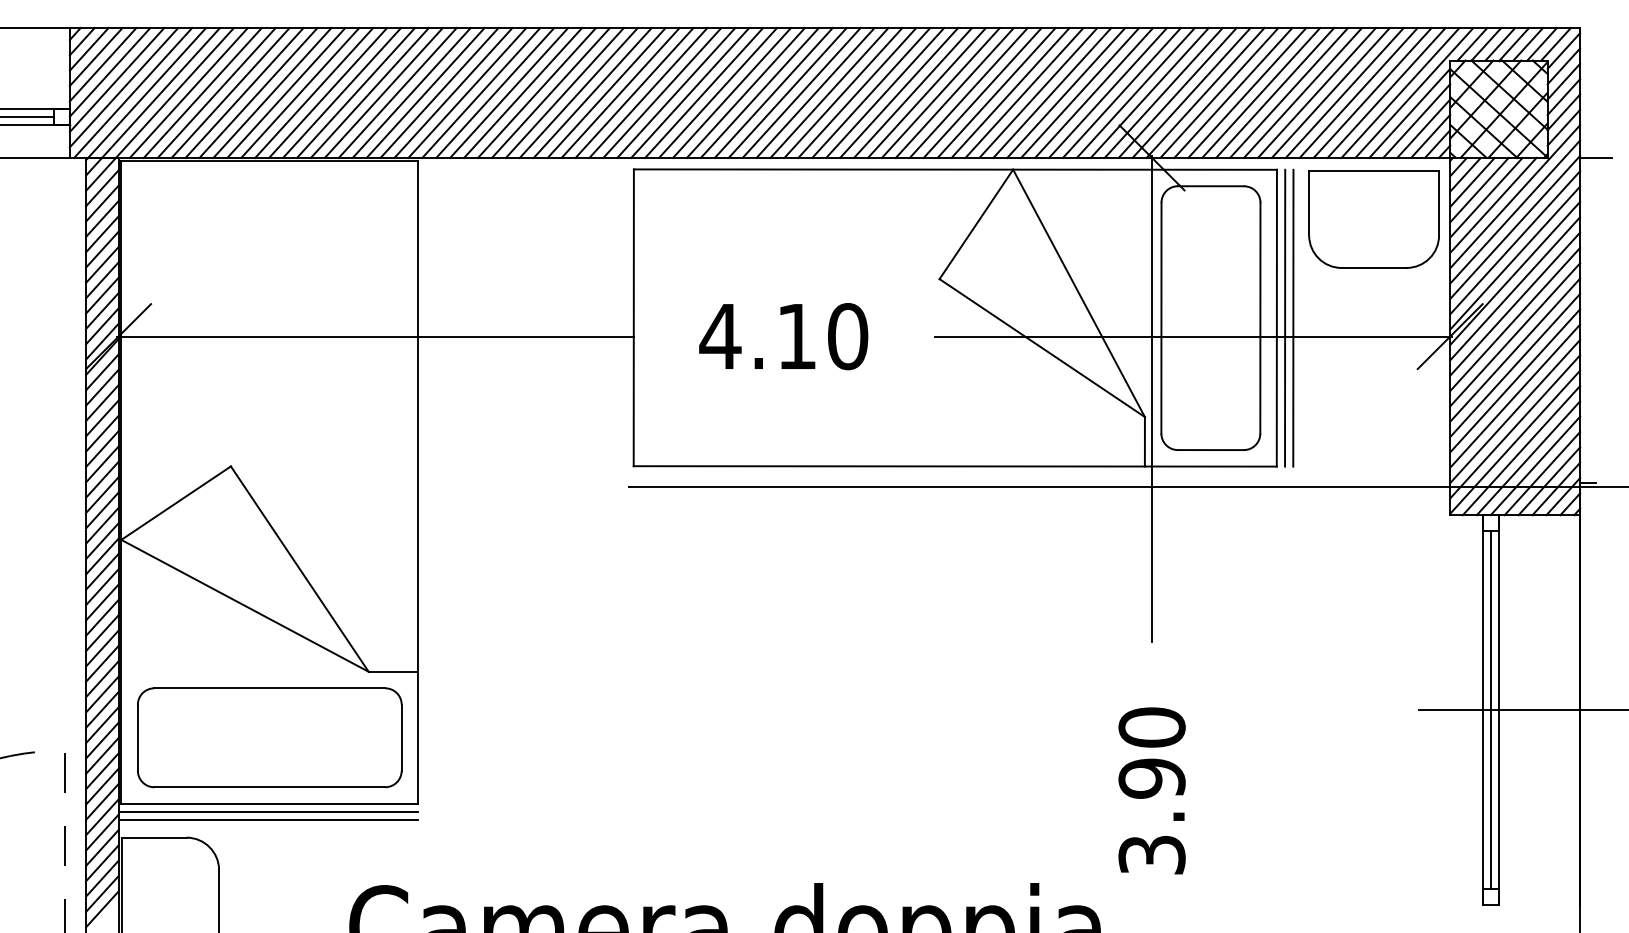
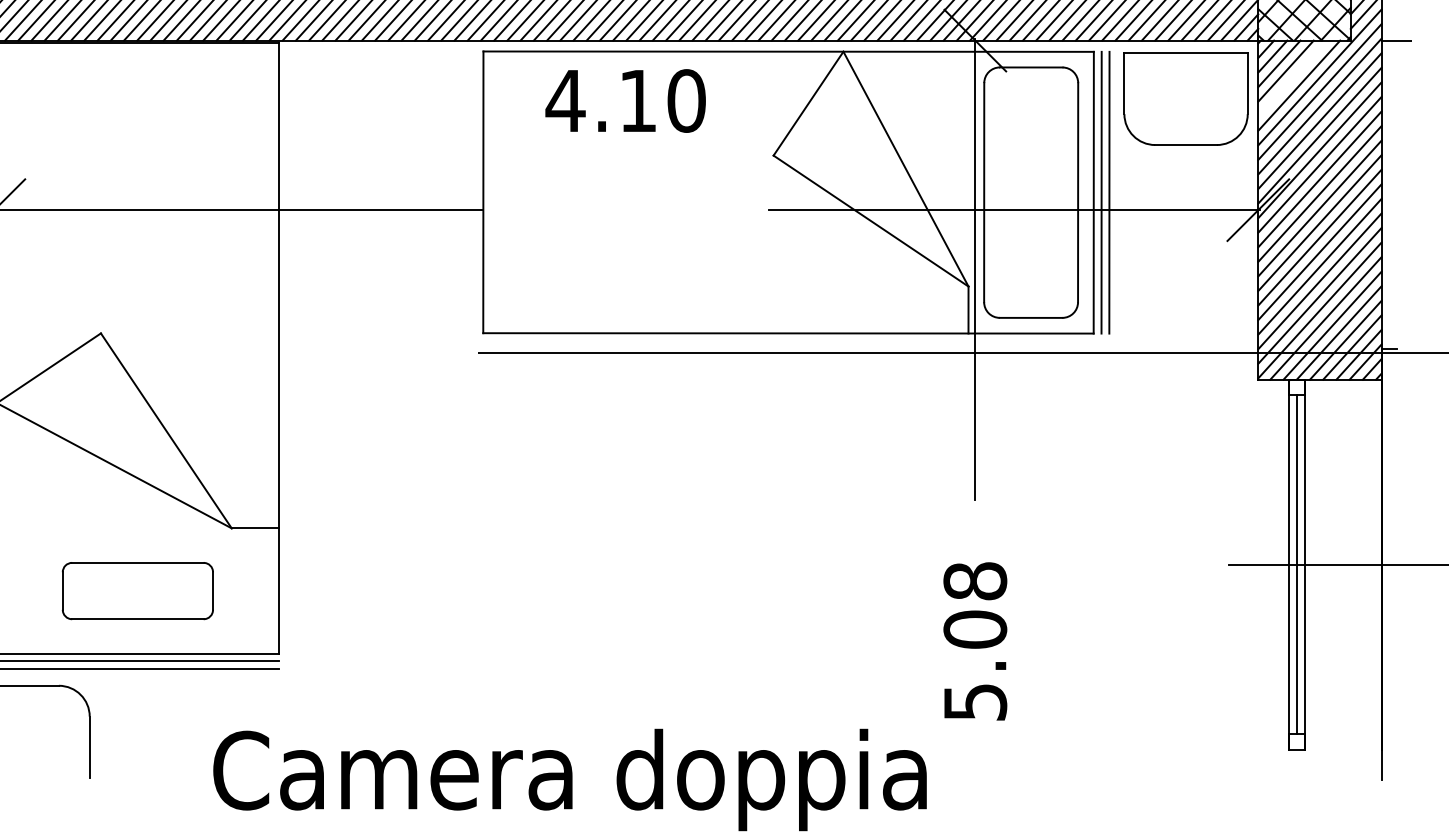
line: (1486, 197) -> (1292, 78), removed
text: (783, 336) -> (625, 100), moved
part: (269, 737) -> (137, 590), size x0.6
text: (1151, 790) -> (974, 641), 3.90 -> 5.08

